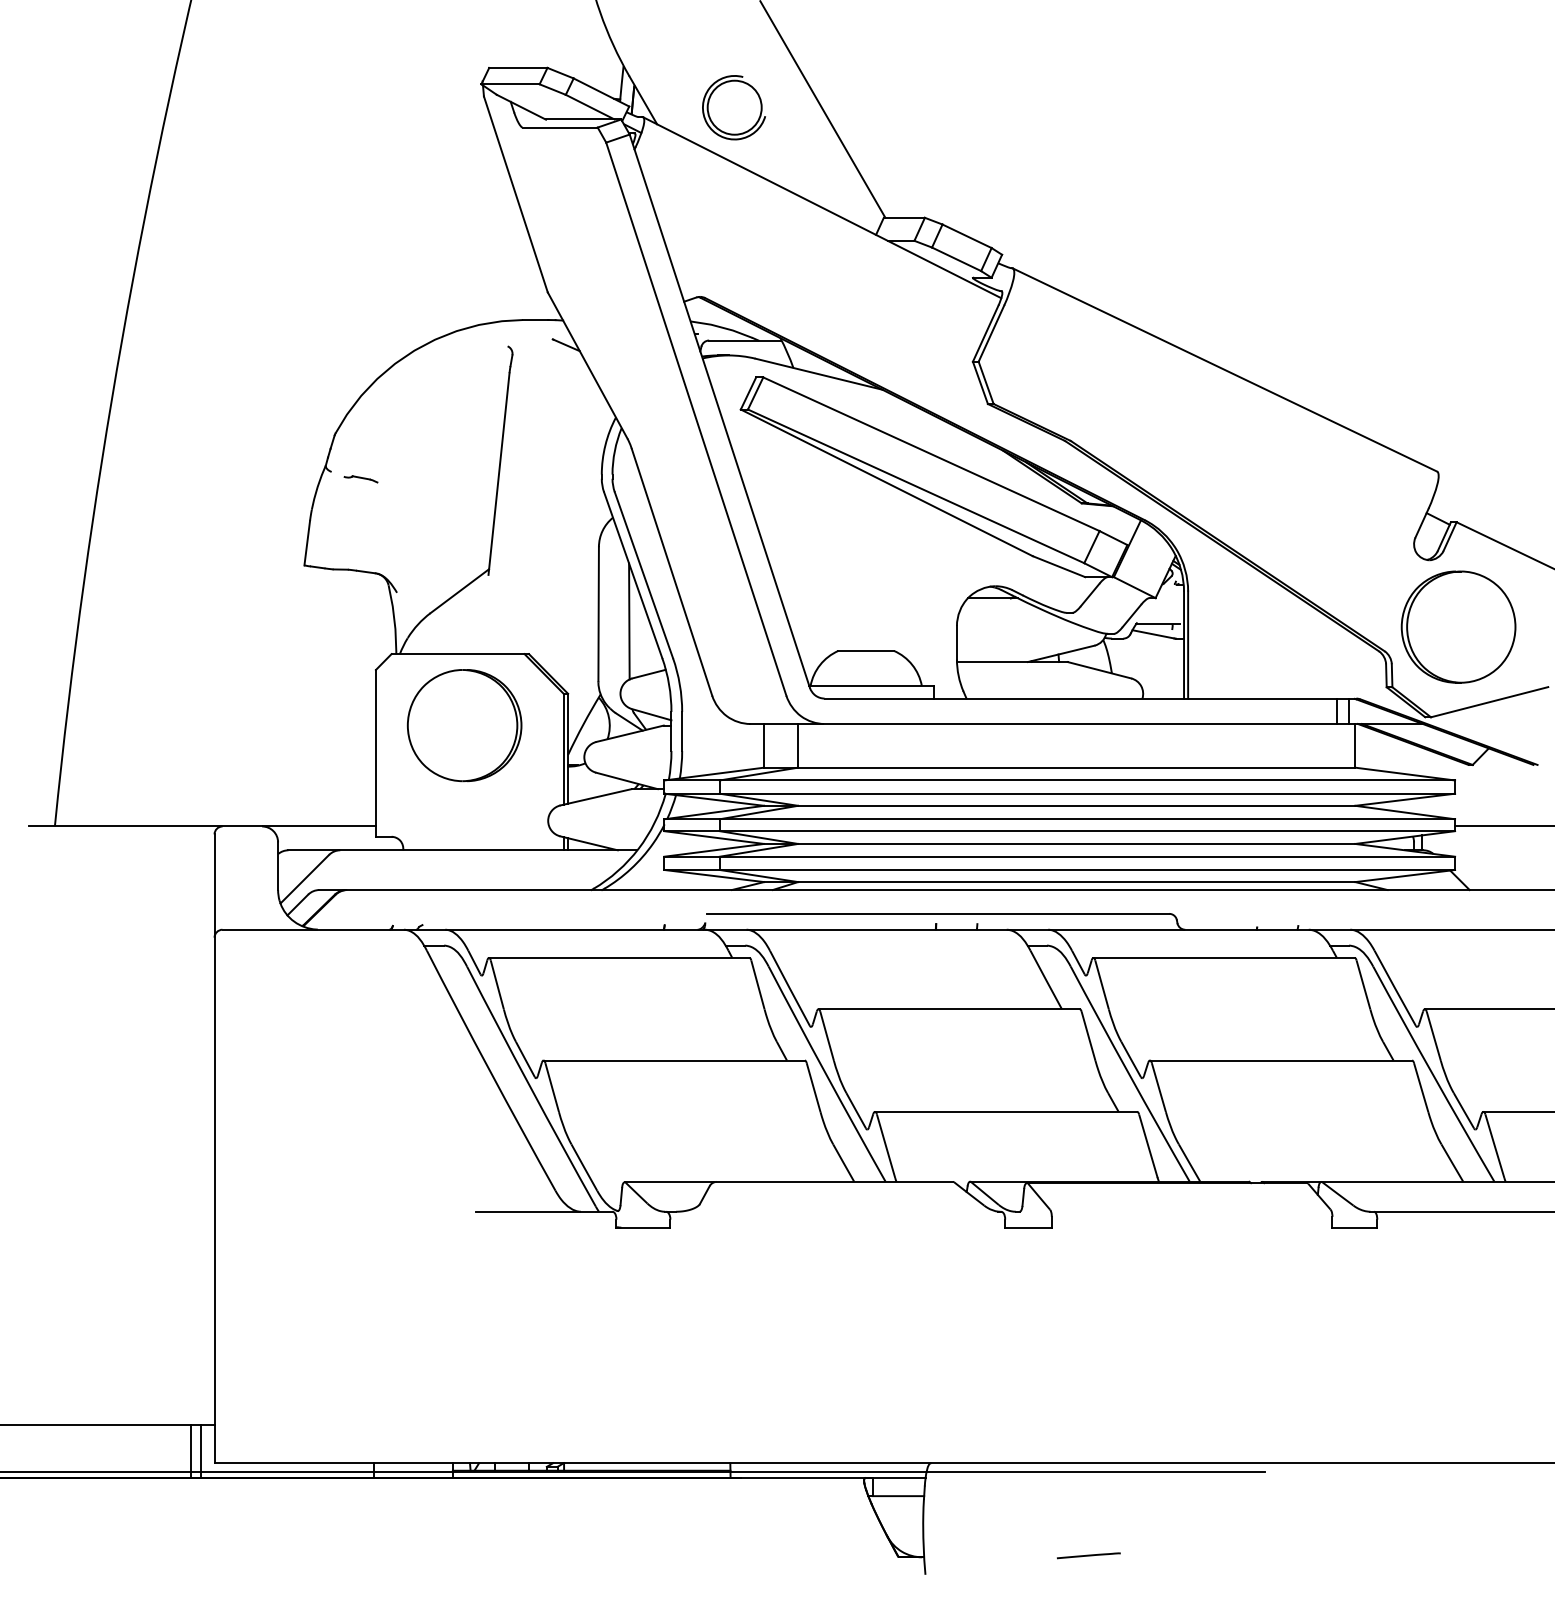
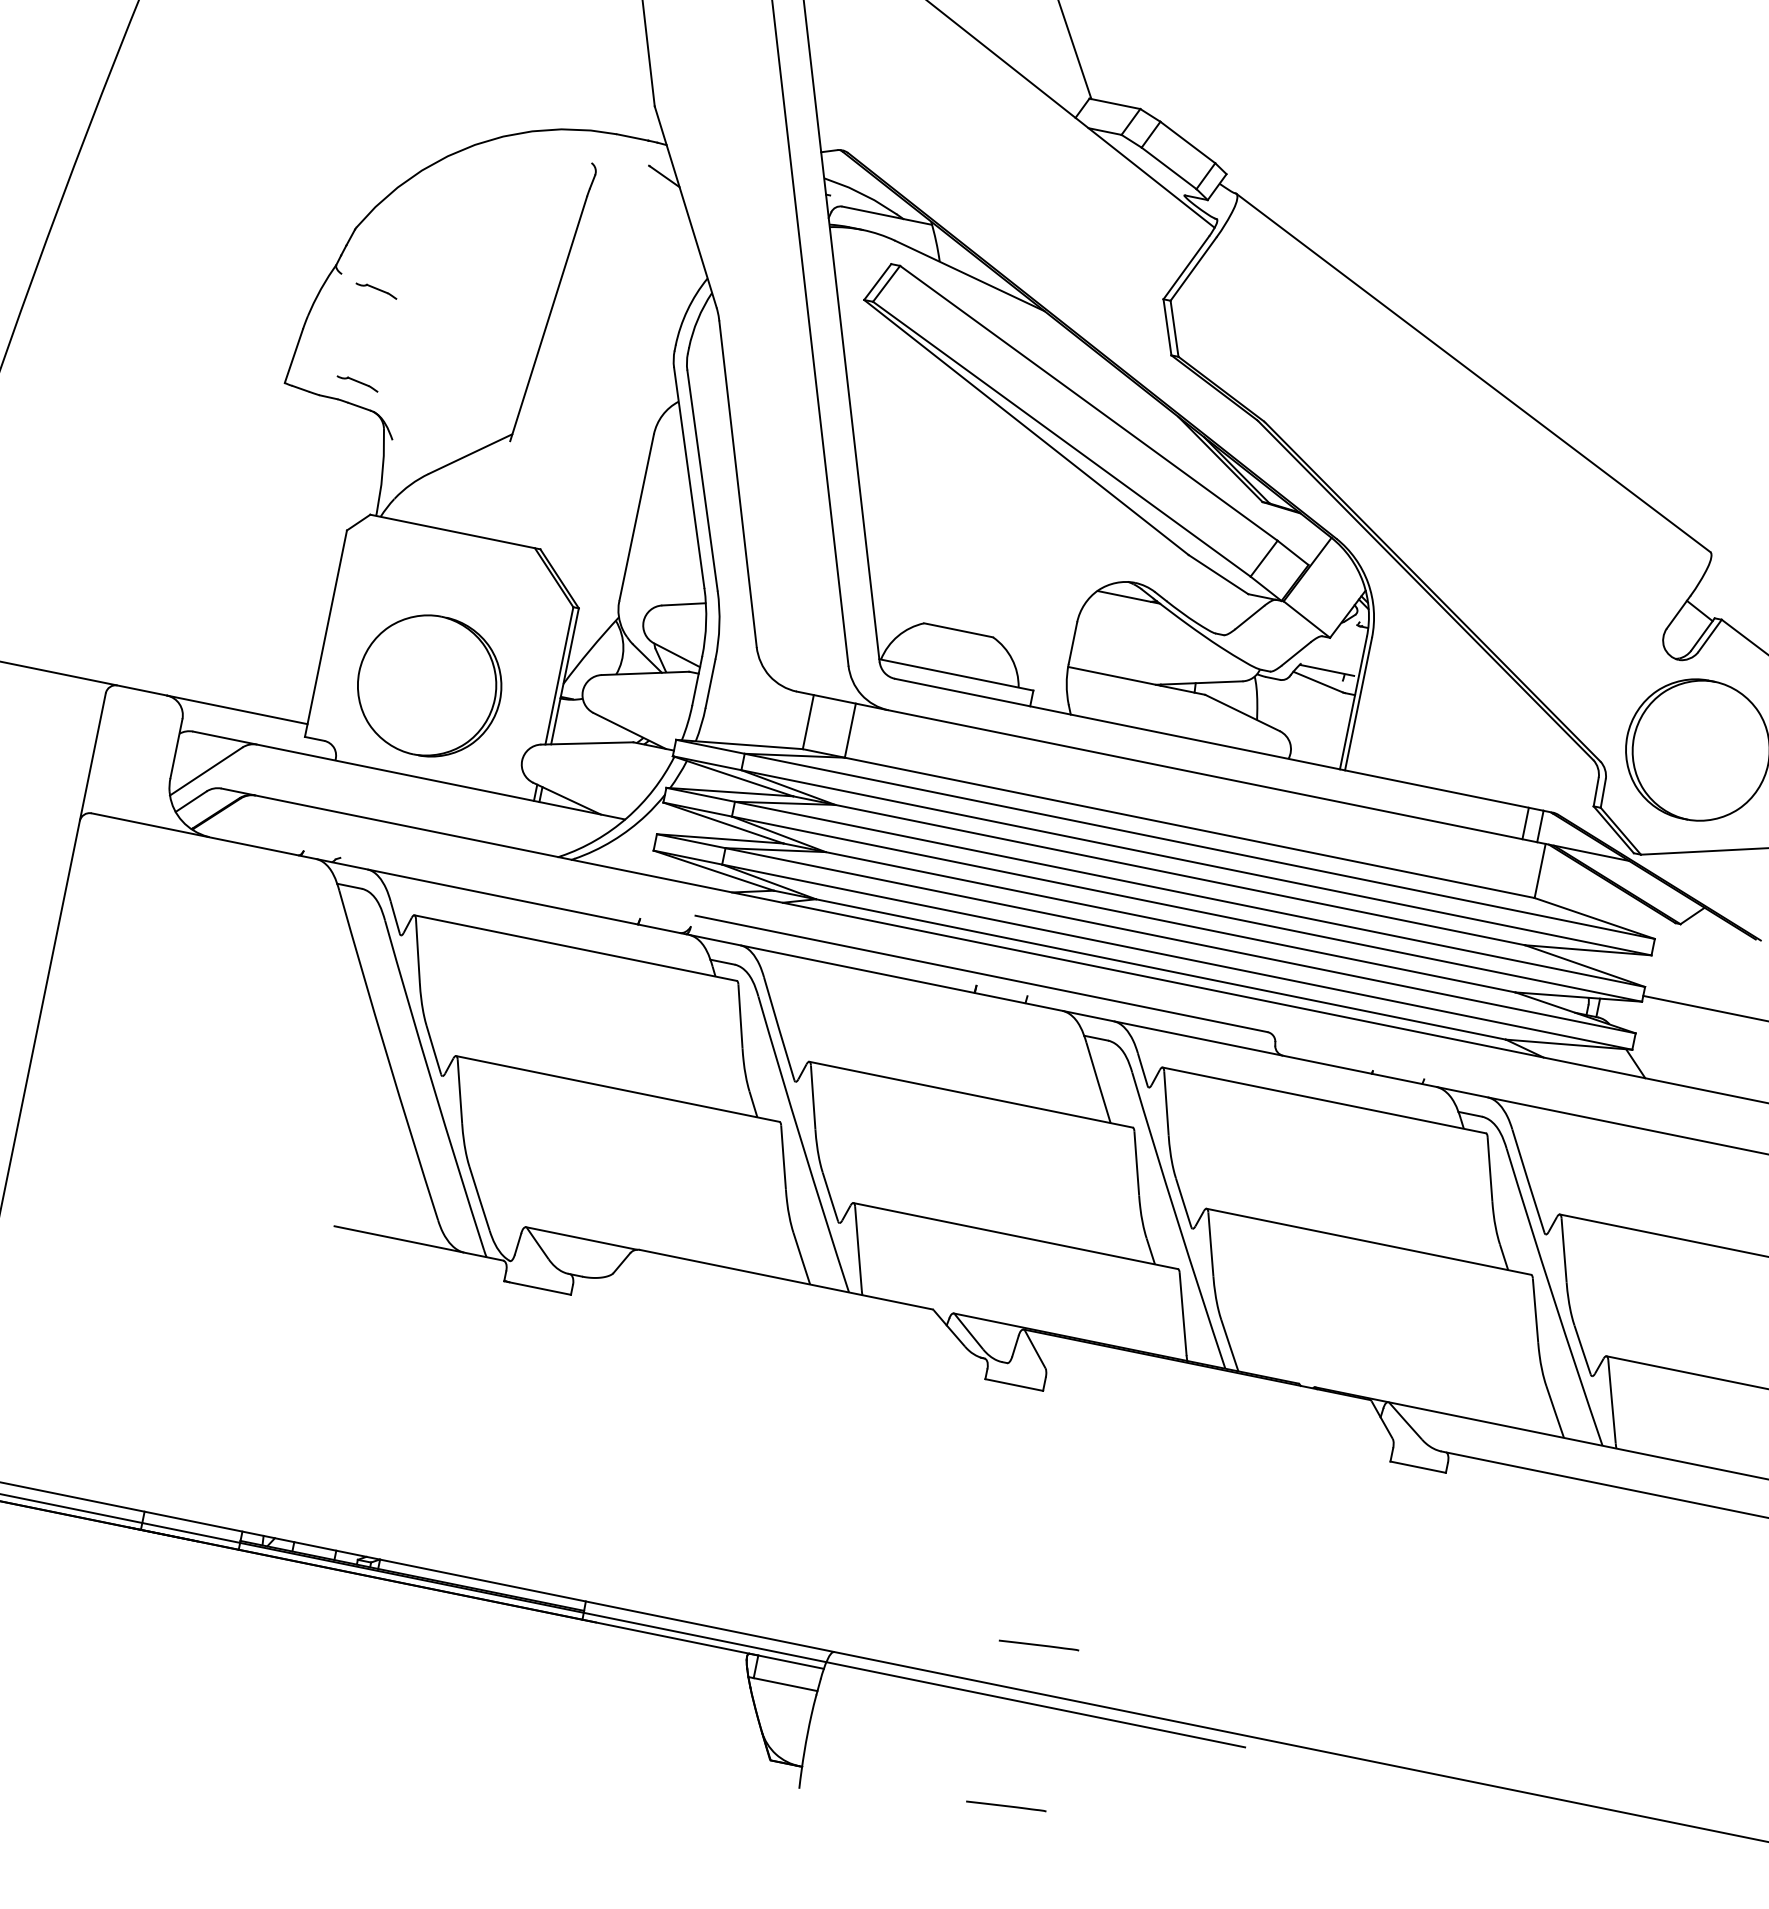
part: (360, 554) -> (356, 383), added
line: (629, 621) -> (673, 534), removed
part: (464, 725) -> (429, 685), moved
line: (1088, 1425) -> (1038, 1645), added

